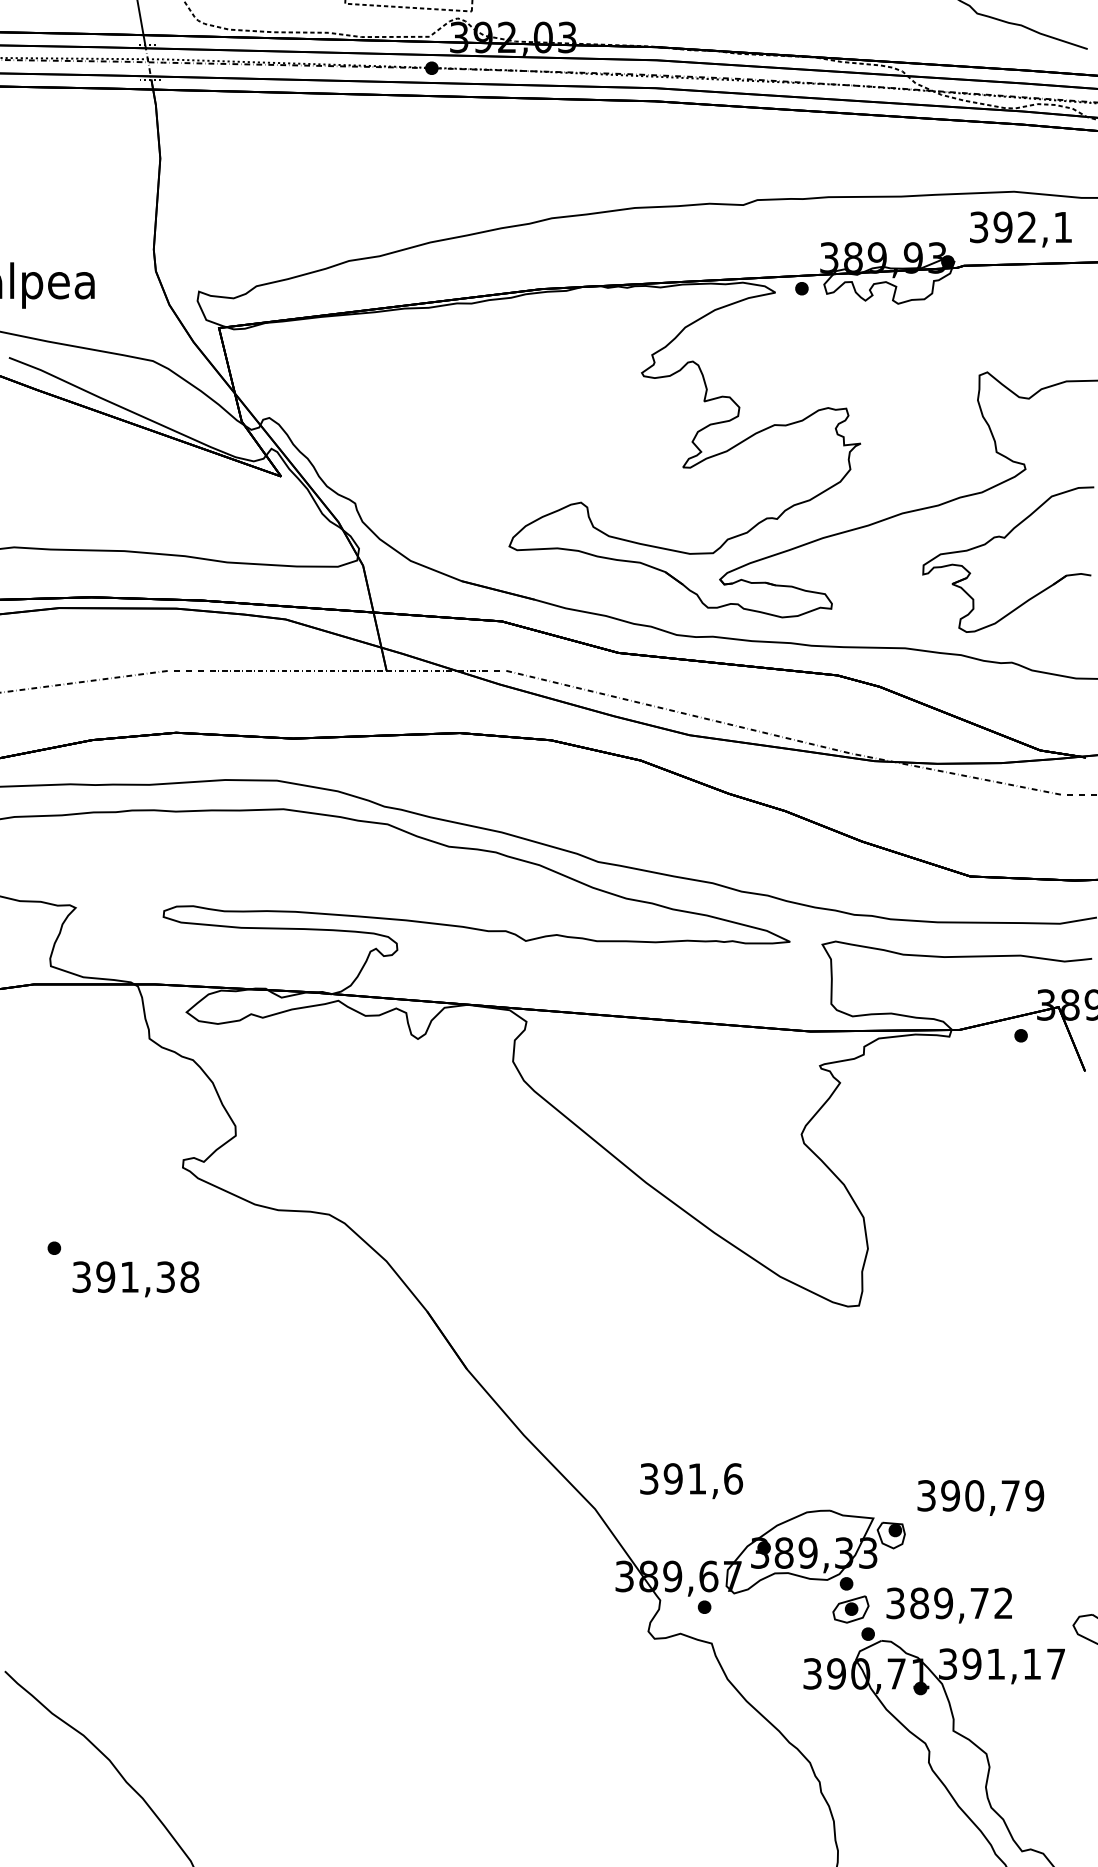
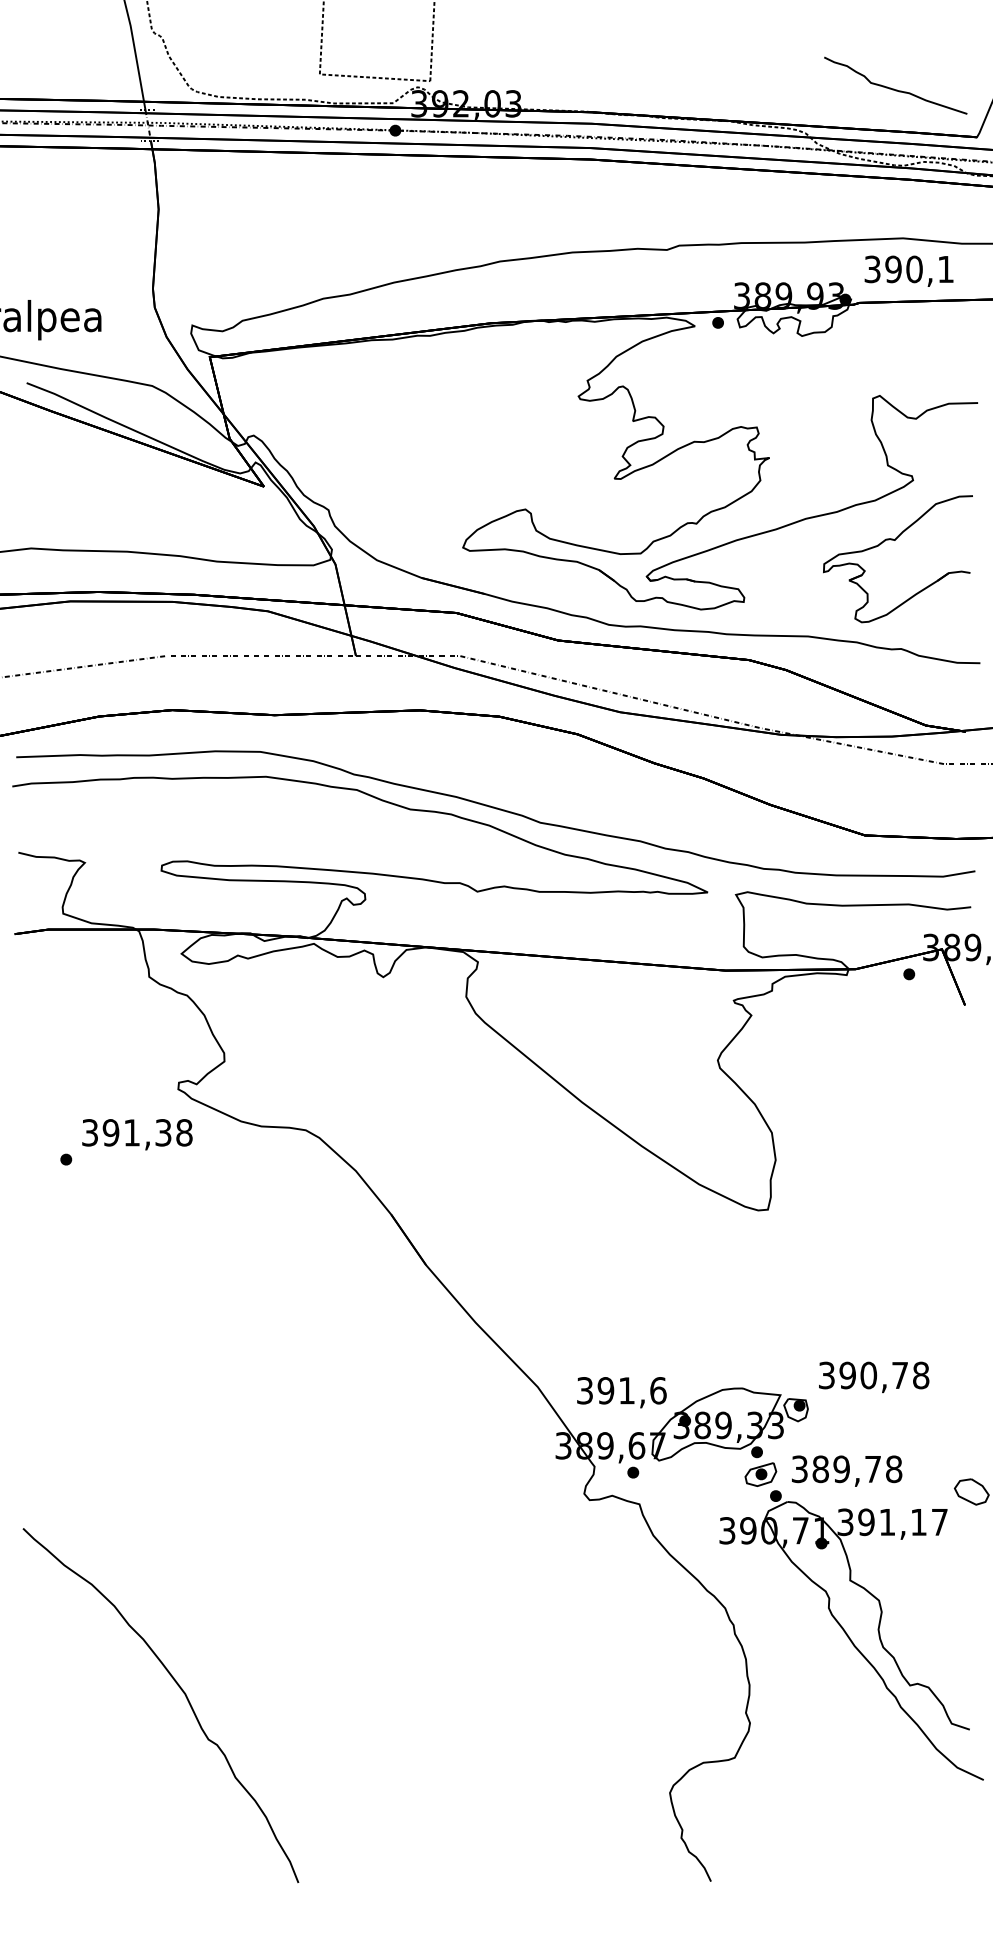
text: (1027, 227) -> (914, 269), 392,1 -> 390,1
text: (136, 1279) -> (137, 1134), moved
text: (691, 1480) -> (621, 1392), moved
text: (1034, 1495) -> (920, 1375), 390,79 -> 390,78
text: (1004, 1603) -> (894, 1469), 389,72 -> 389,78

